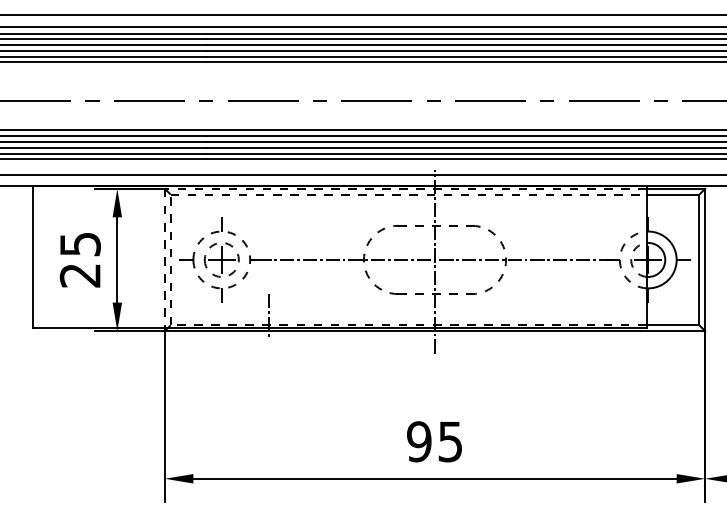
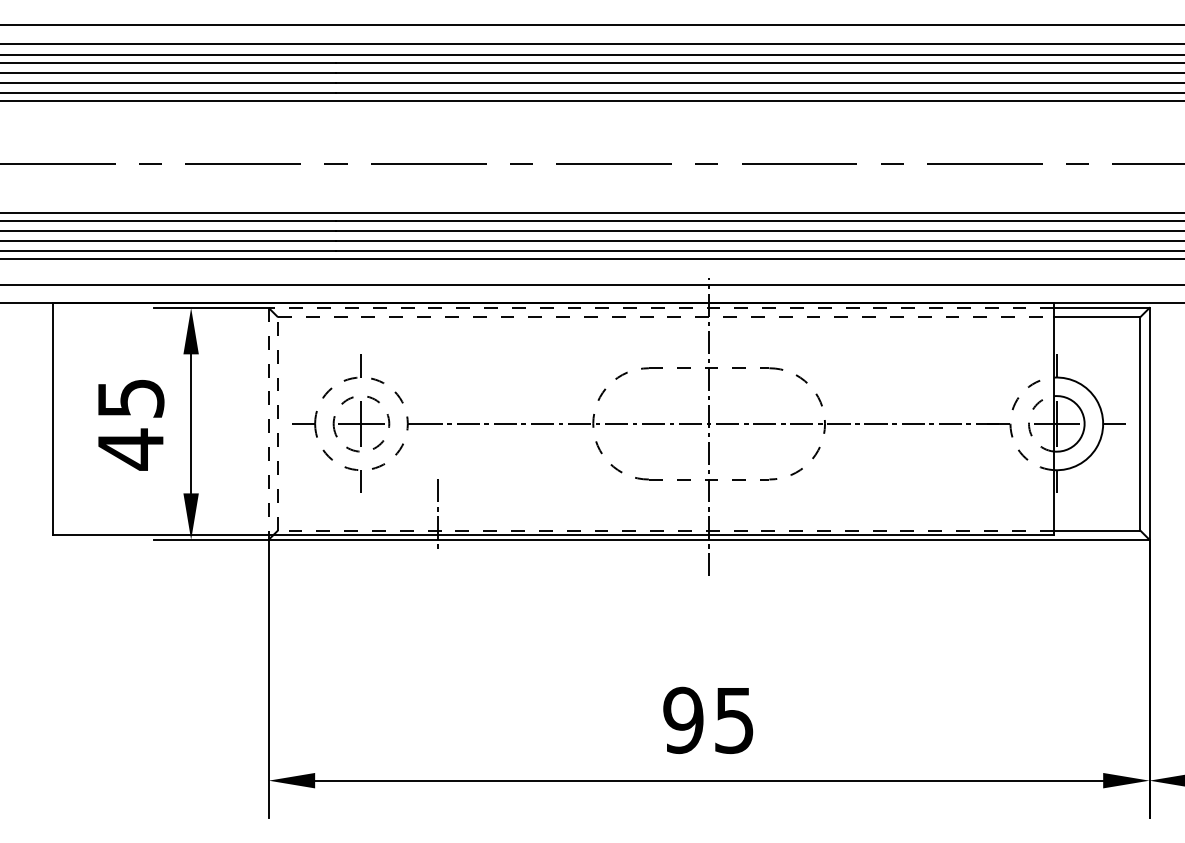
text: (79, 275) -> (129, 449), 25 -> 45

